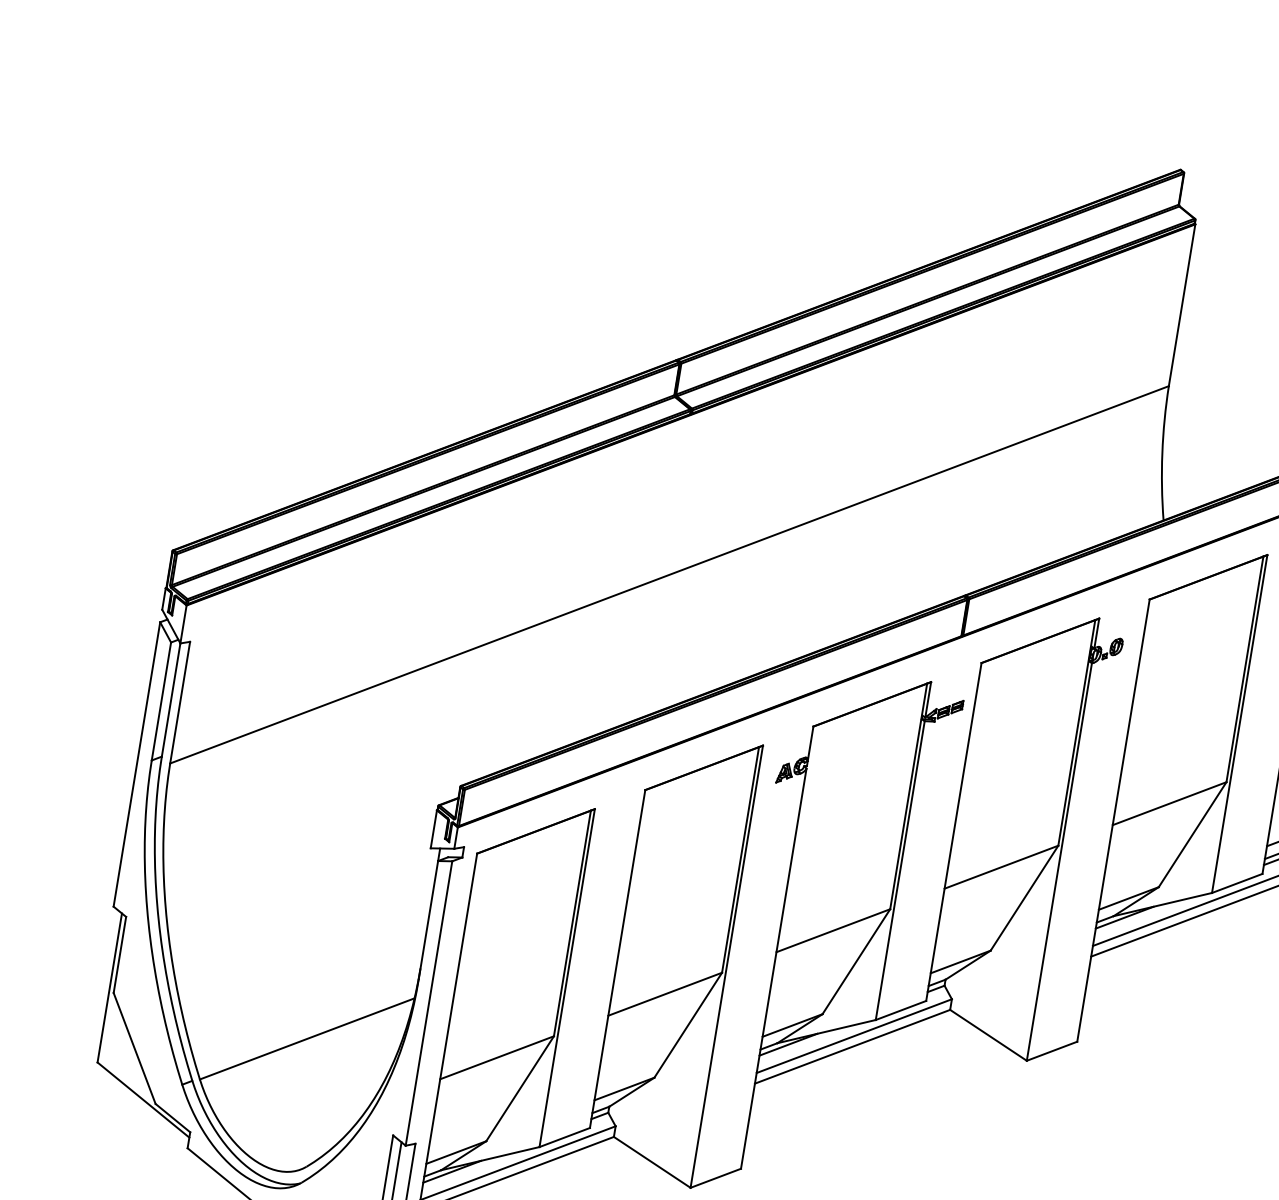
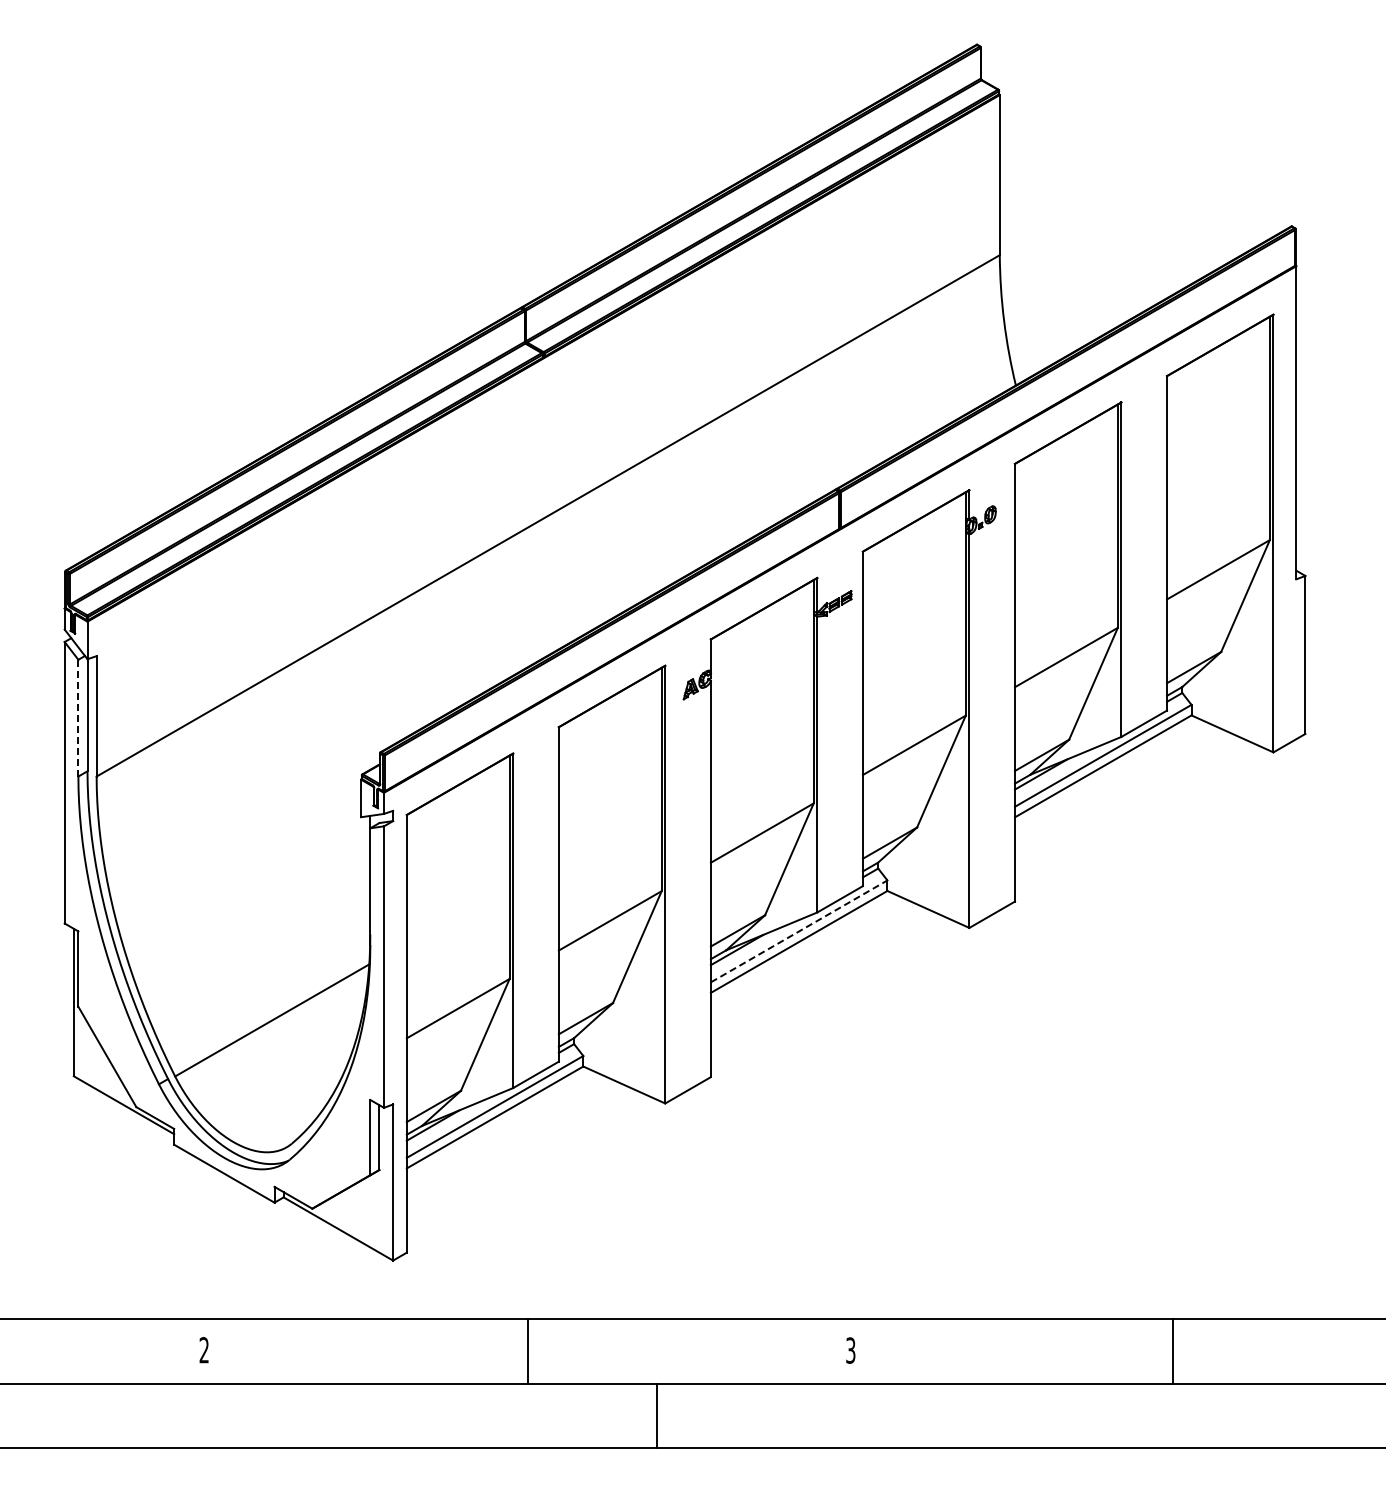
line: (161, 700) -> (78, 717), solid -> dashed
line: (854, 1036) -> (799, 931), solid -> dashed

